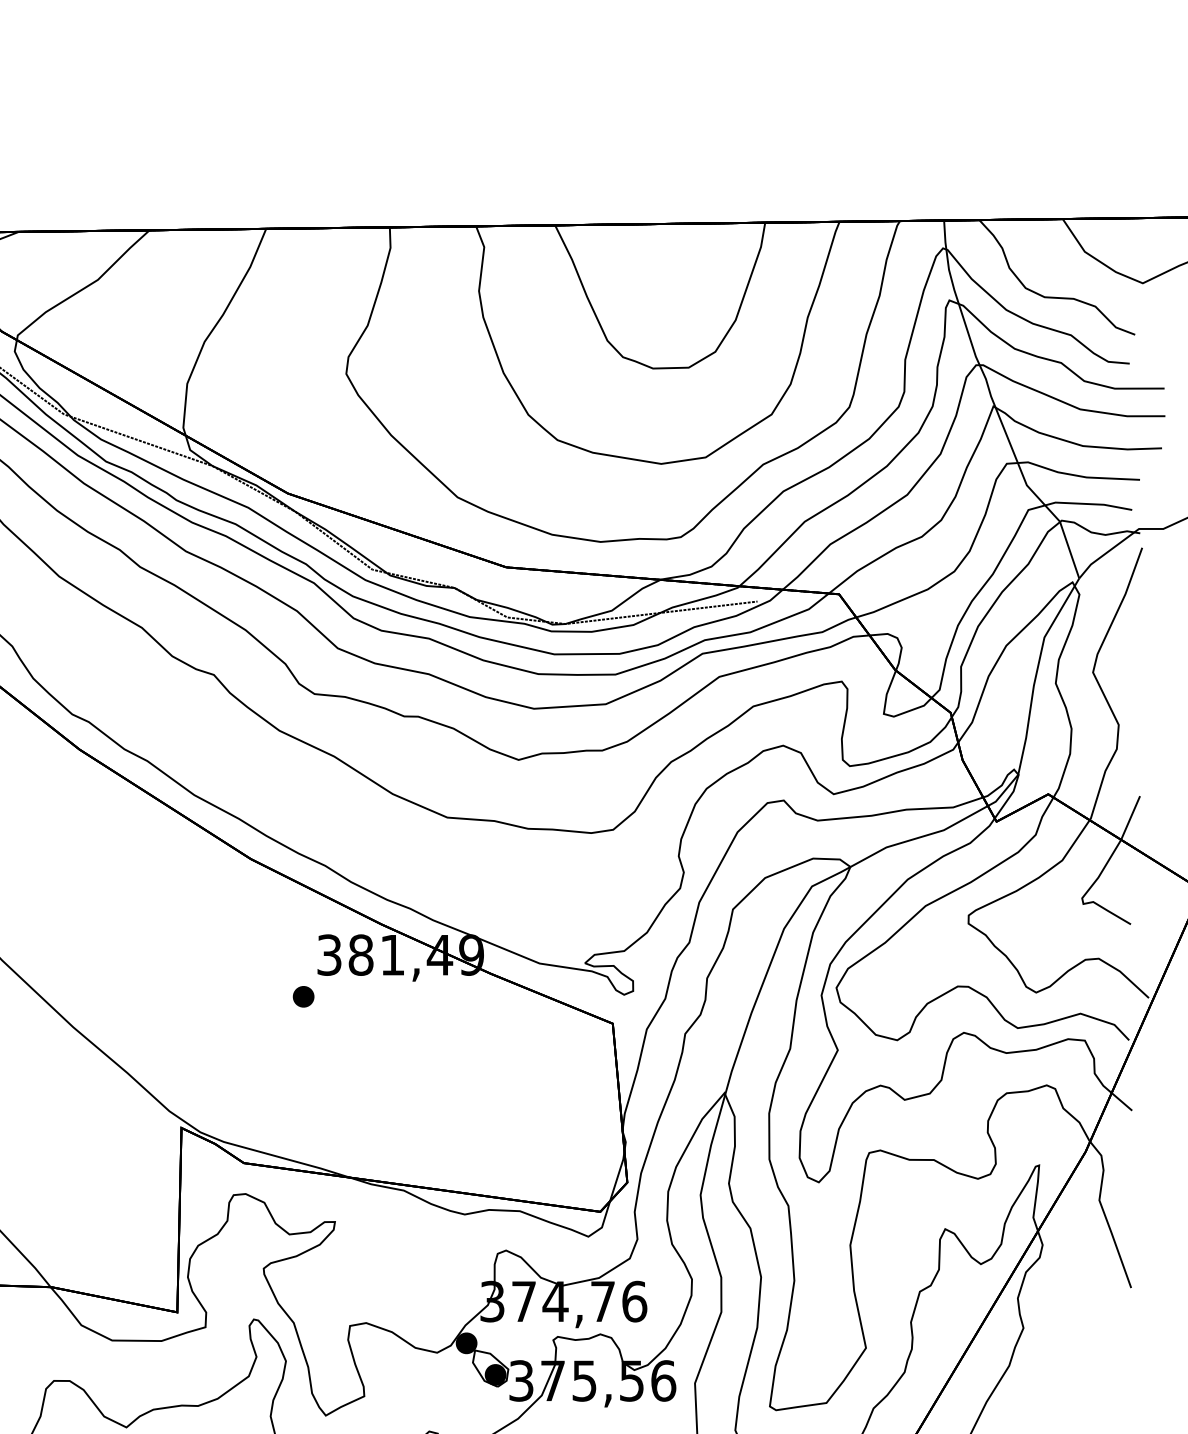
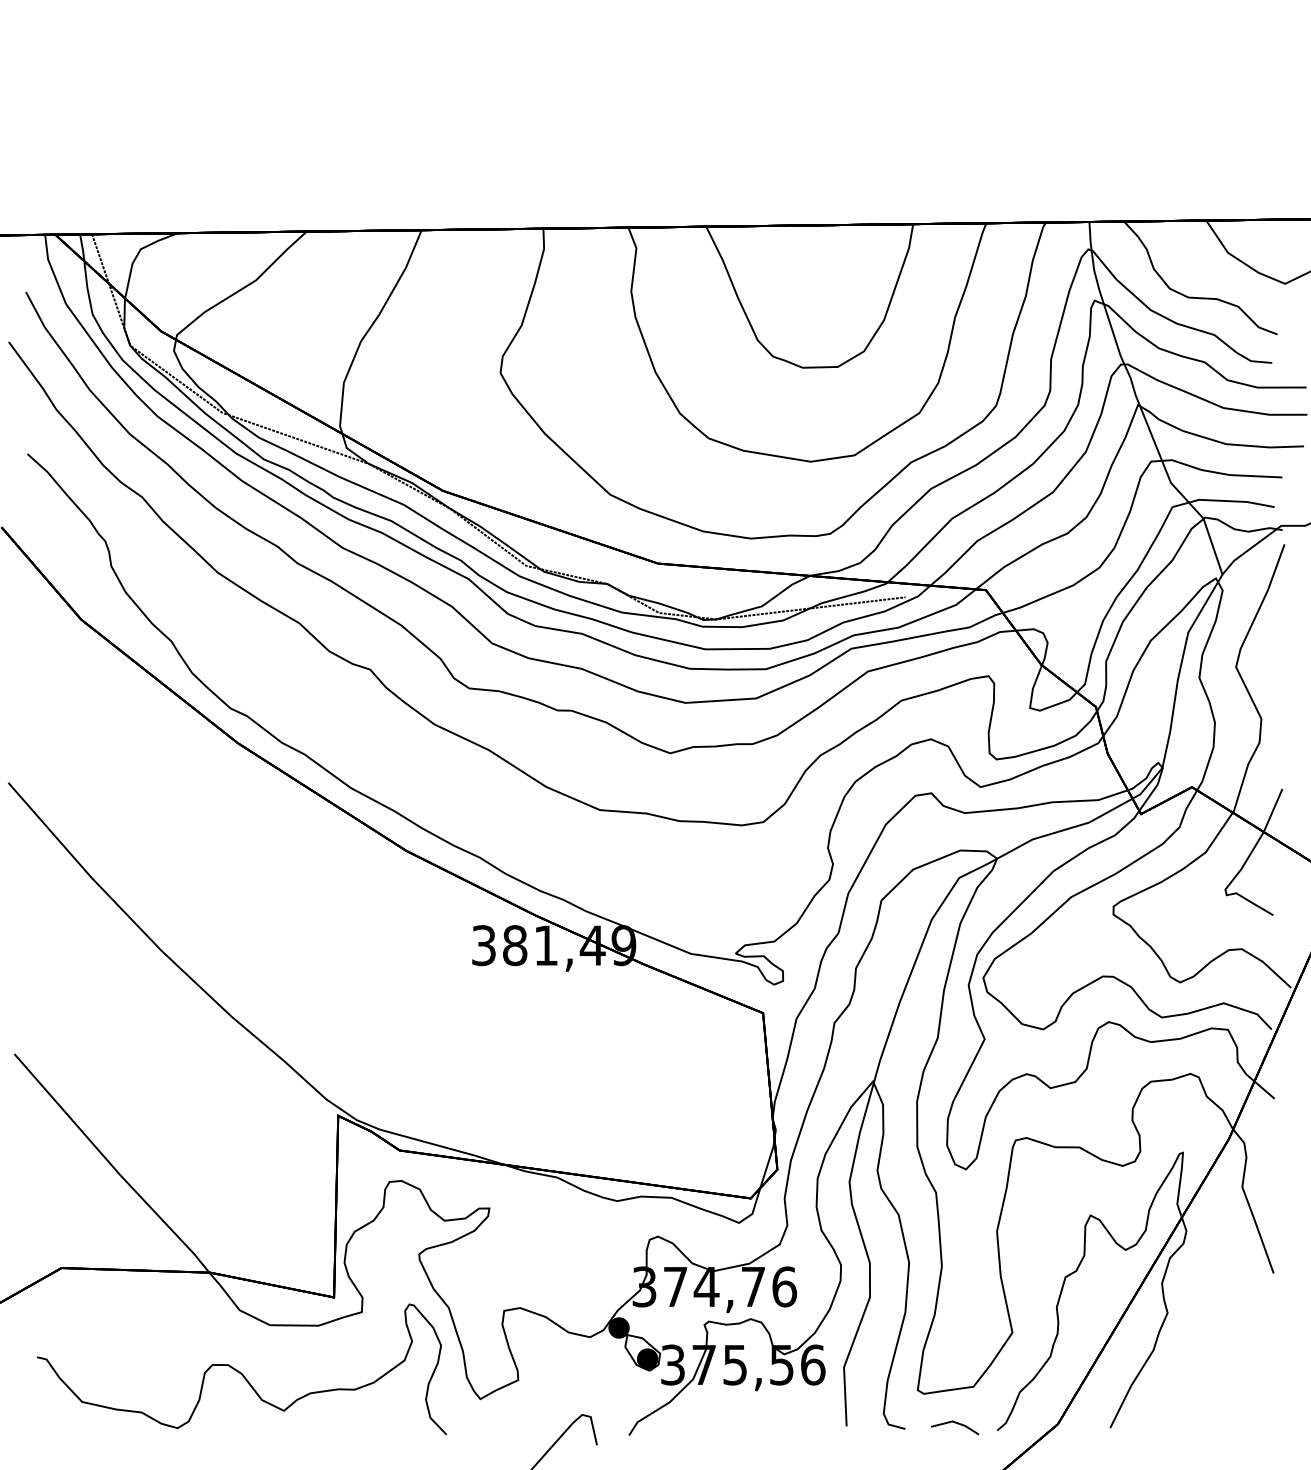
part: (303, 996) -> (458, 986), removed

